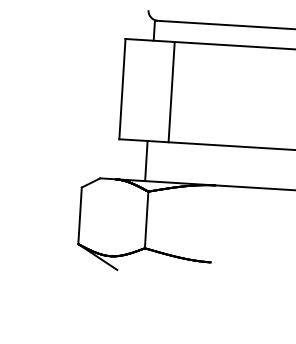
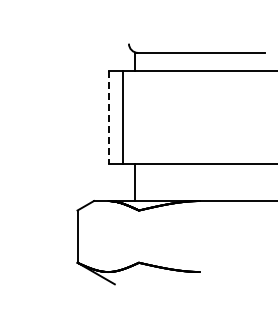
line: (122, 89) -> (109, 118), solid -> dashed
line: (171, 91) -> (122, 117), moved
line: (147, 219) -> (139, 236), removed

